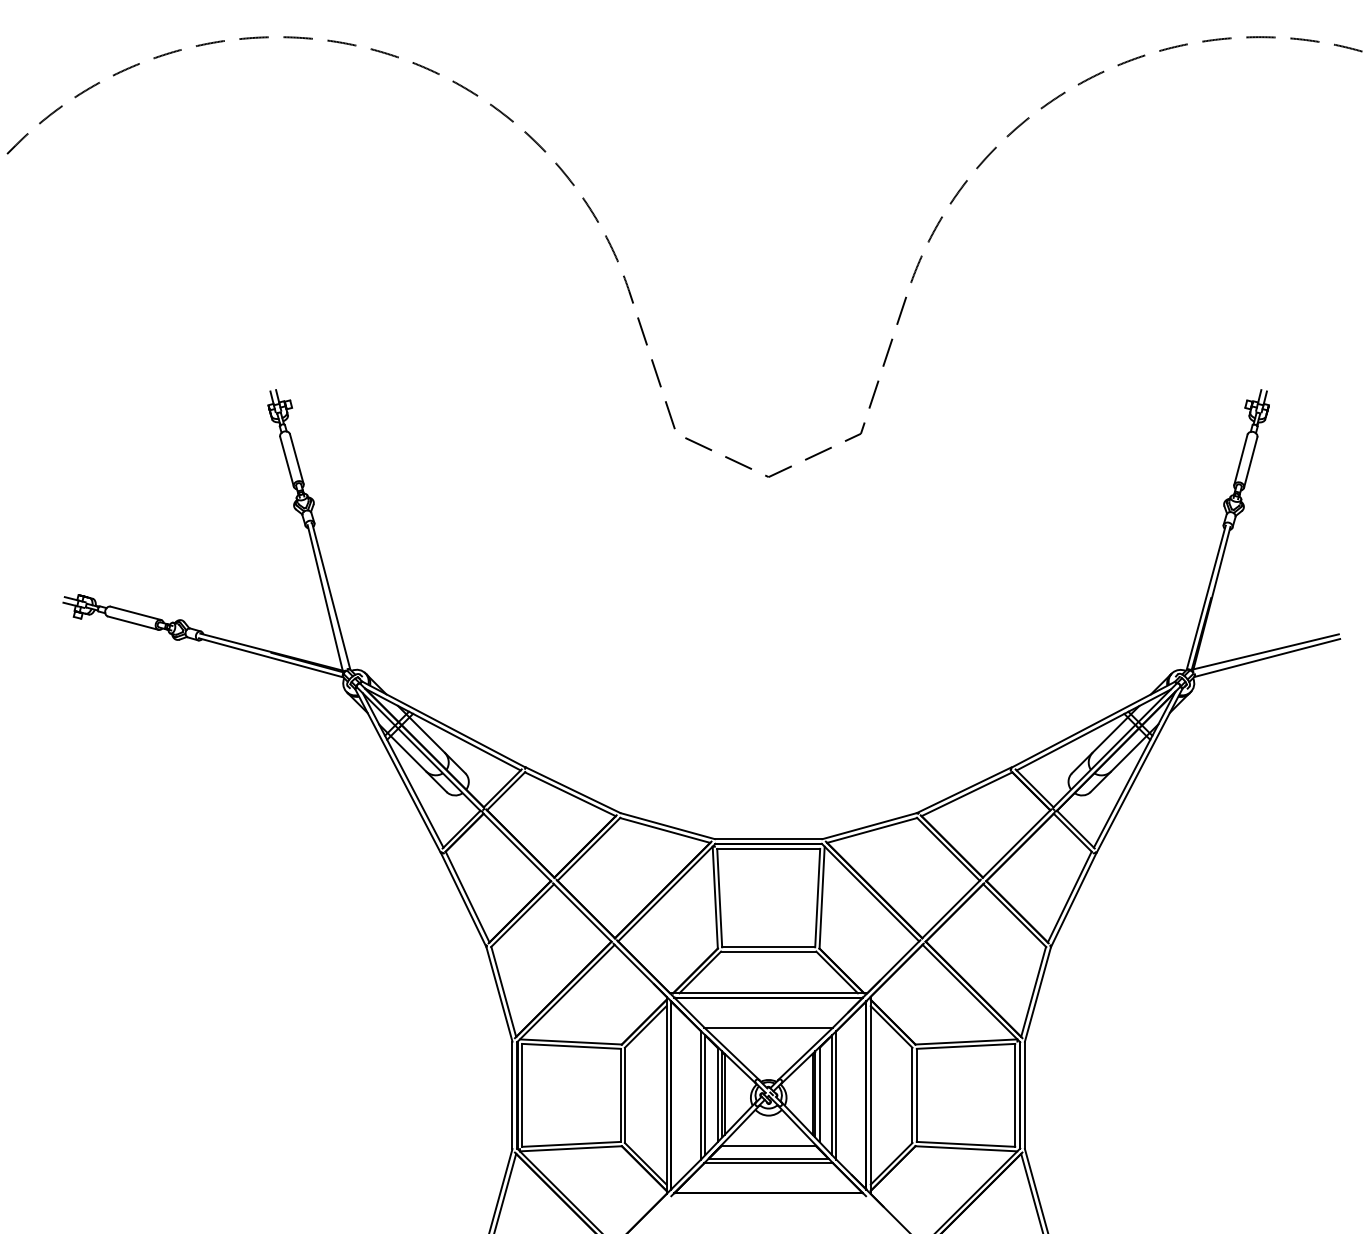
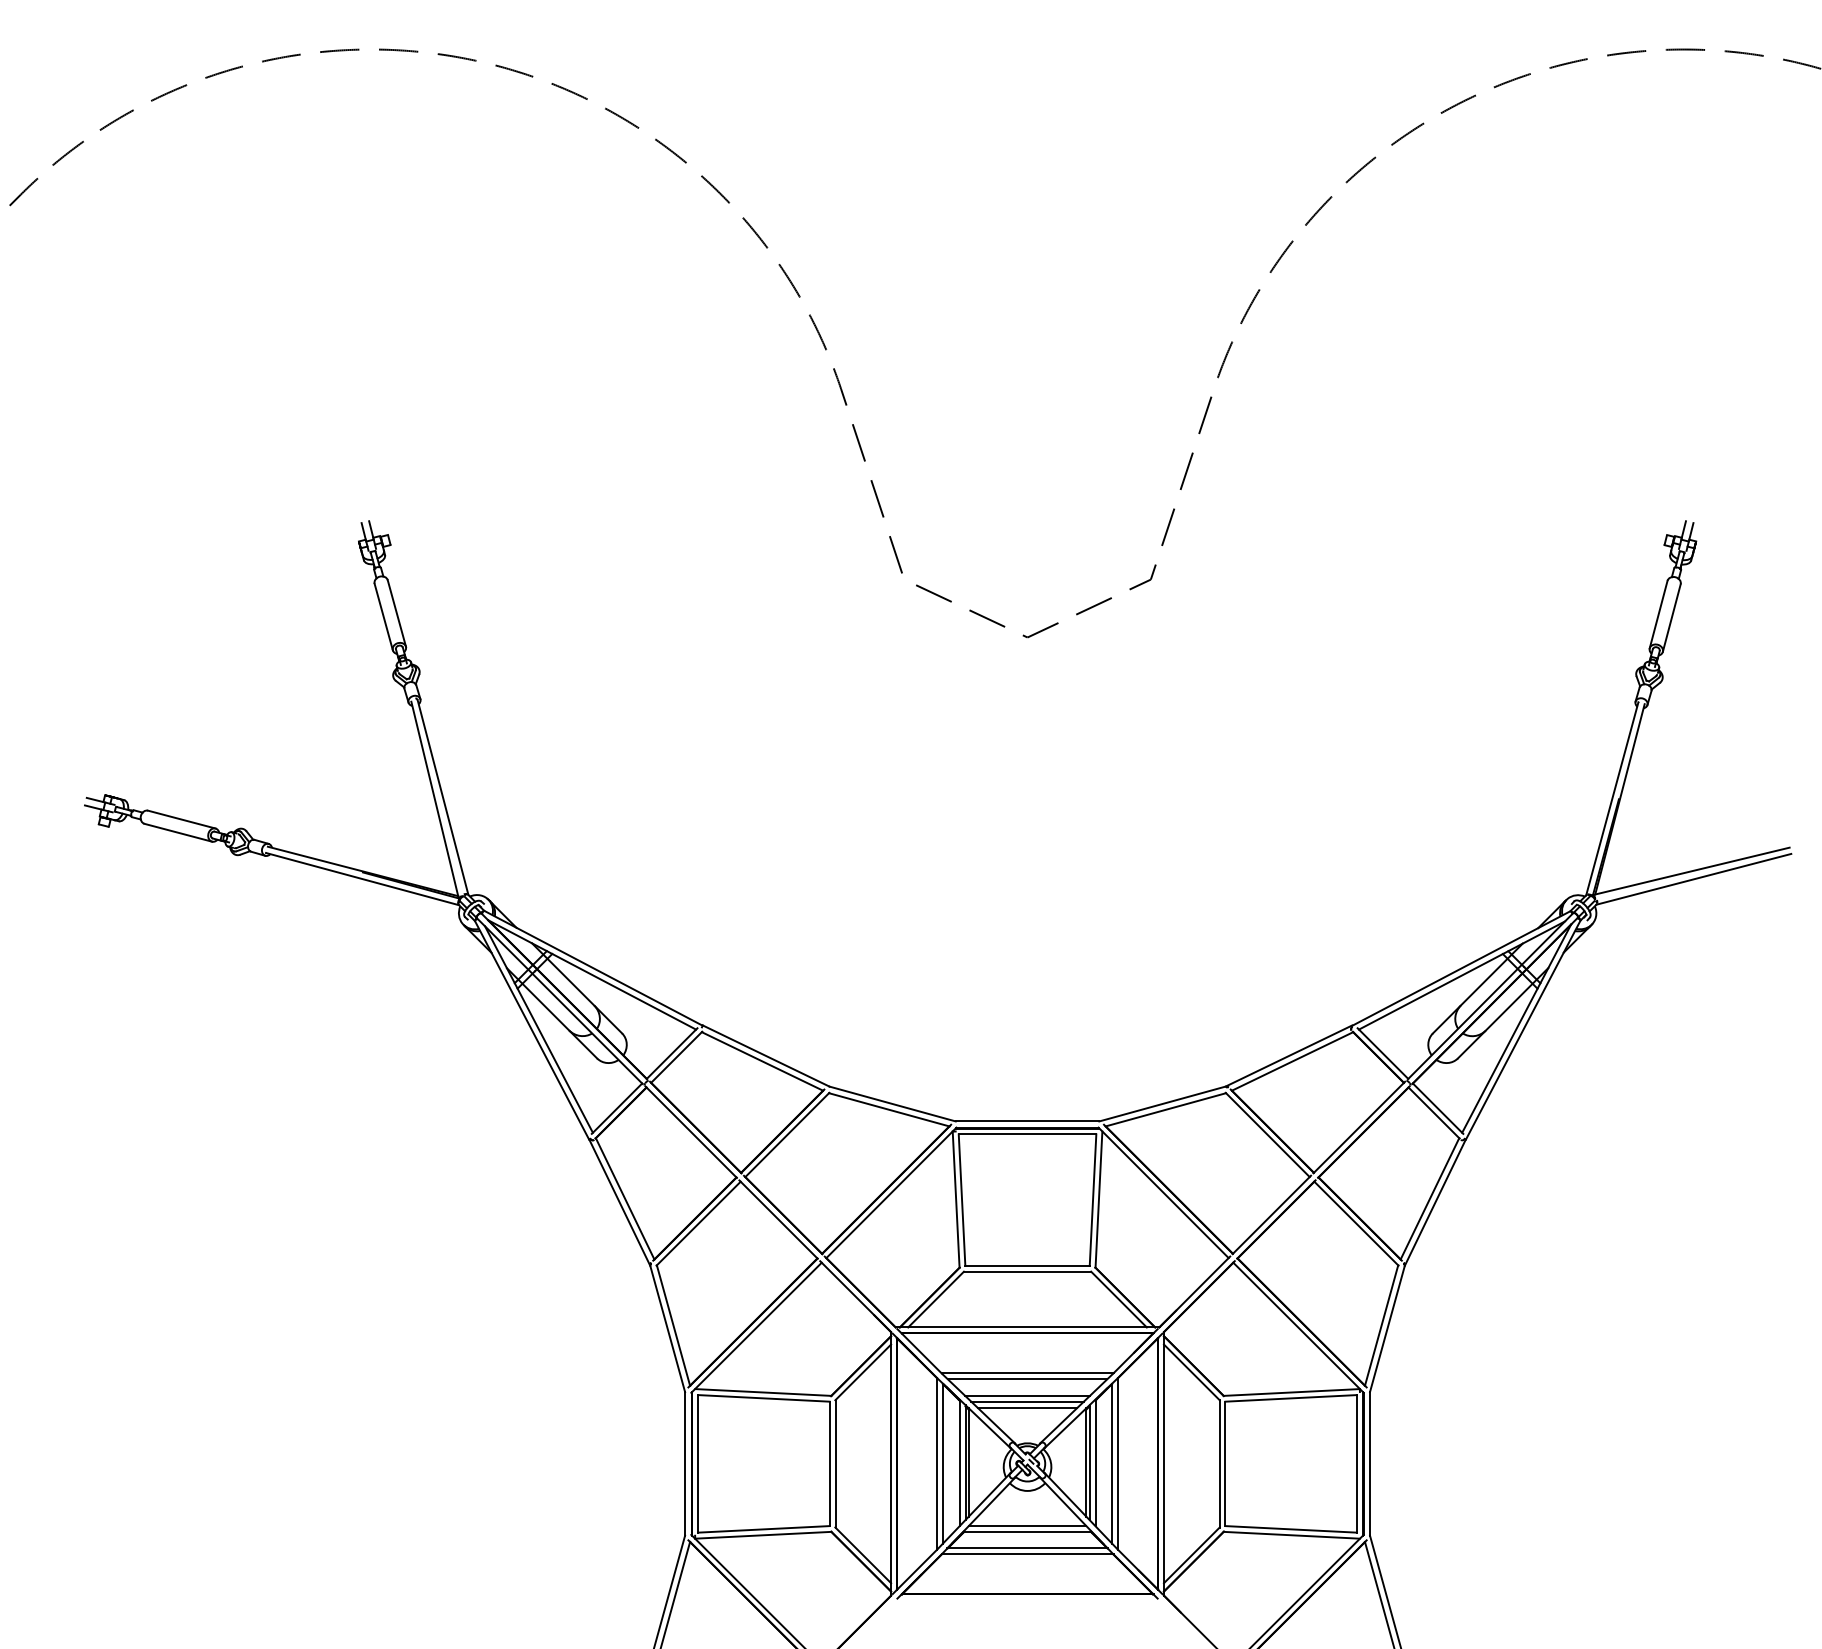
line: (768, 1032) -> (1027, 1379), added
line: (768, 1044) -> (1027, 1395), added
line: (768, 1048) -> (1027, 1401), added
line: (768, 1053) -> (1027, 1408), added
line: (768, 1141) -> (1027, 1525), added

